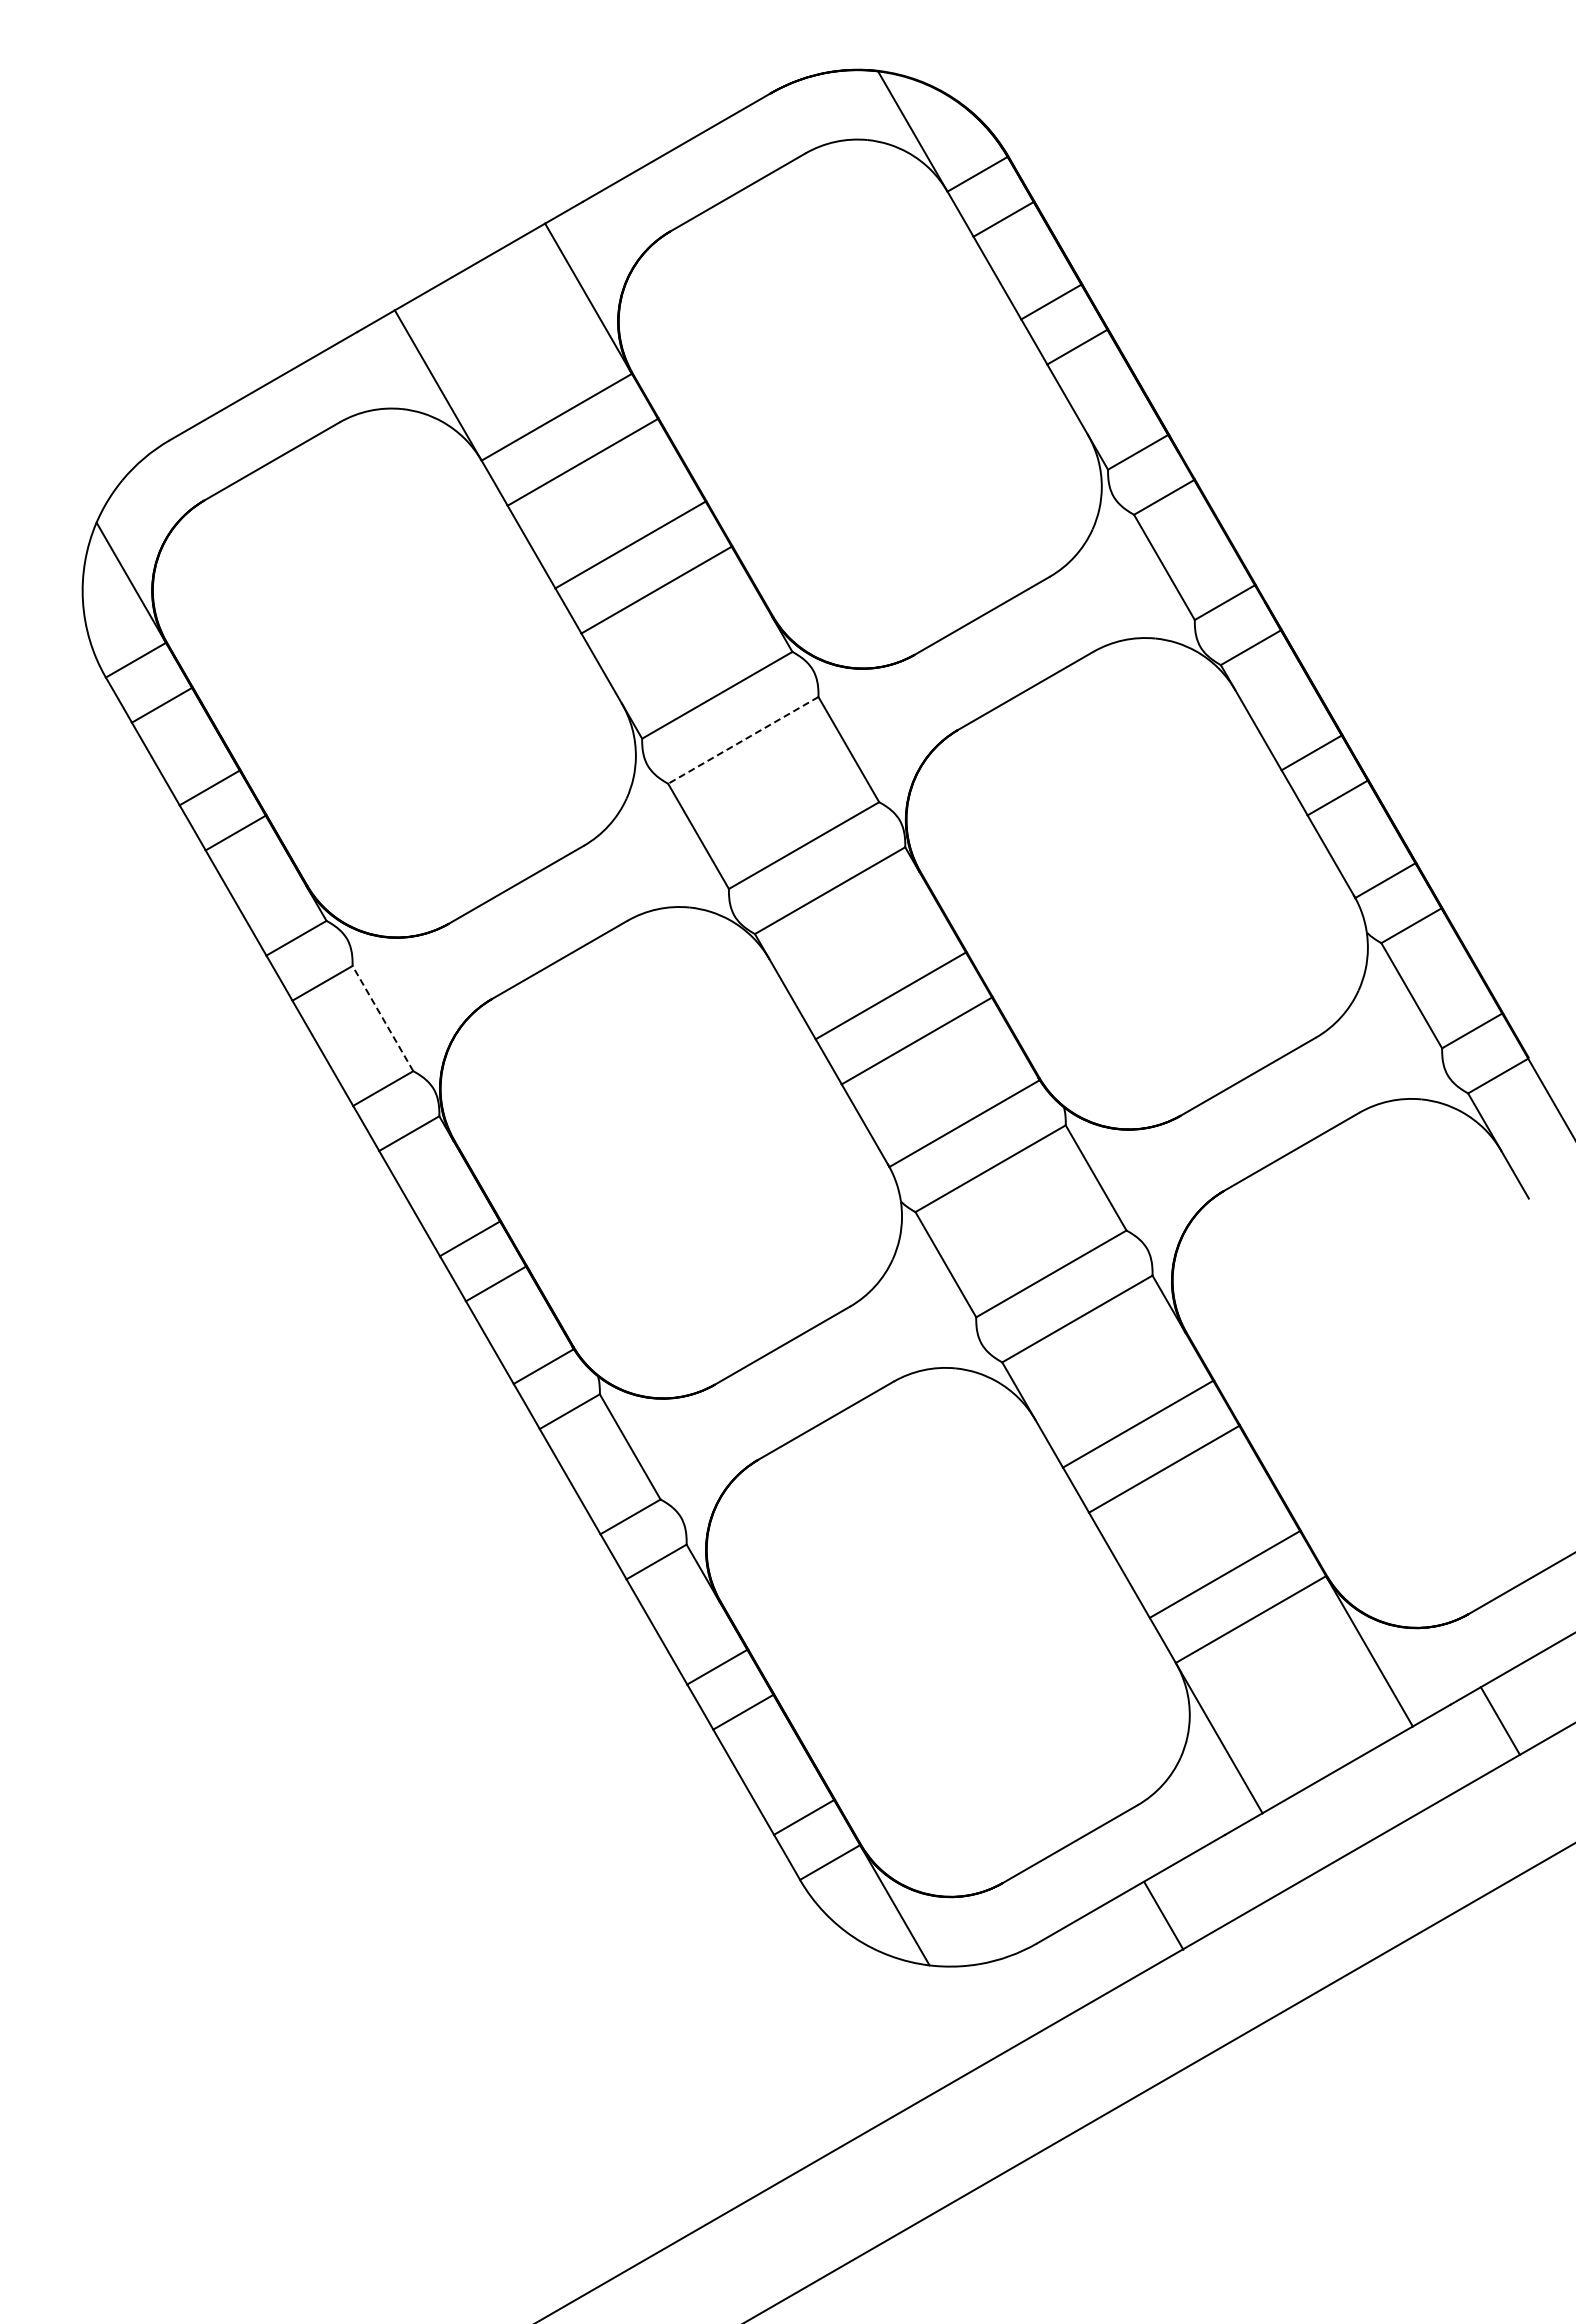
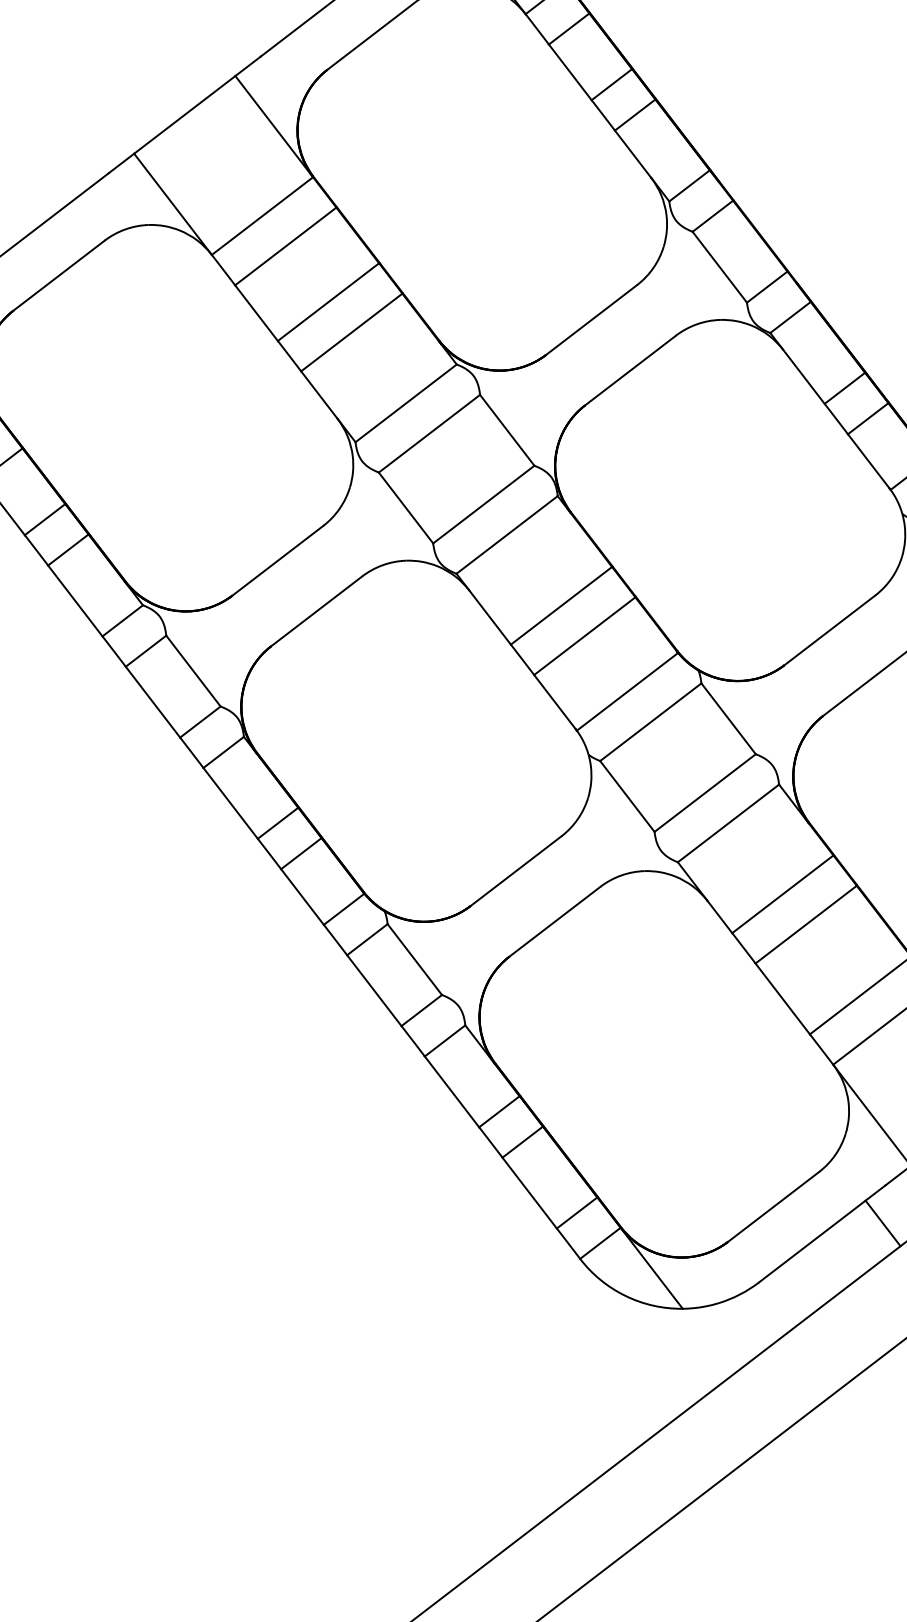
line: (743, 740) -> (429, 433), dashed -> solid
line: (382, 1018) -> (193, 671), dashed -> solid
line: (1163, 1915) -> (882, 1223), moved

